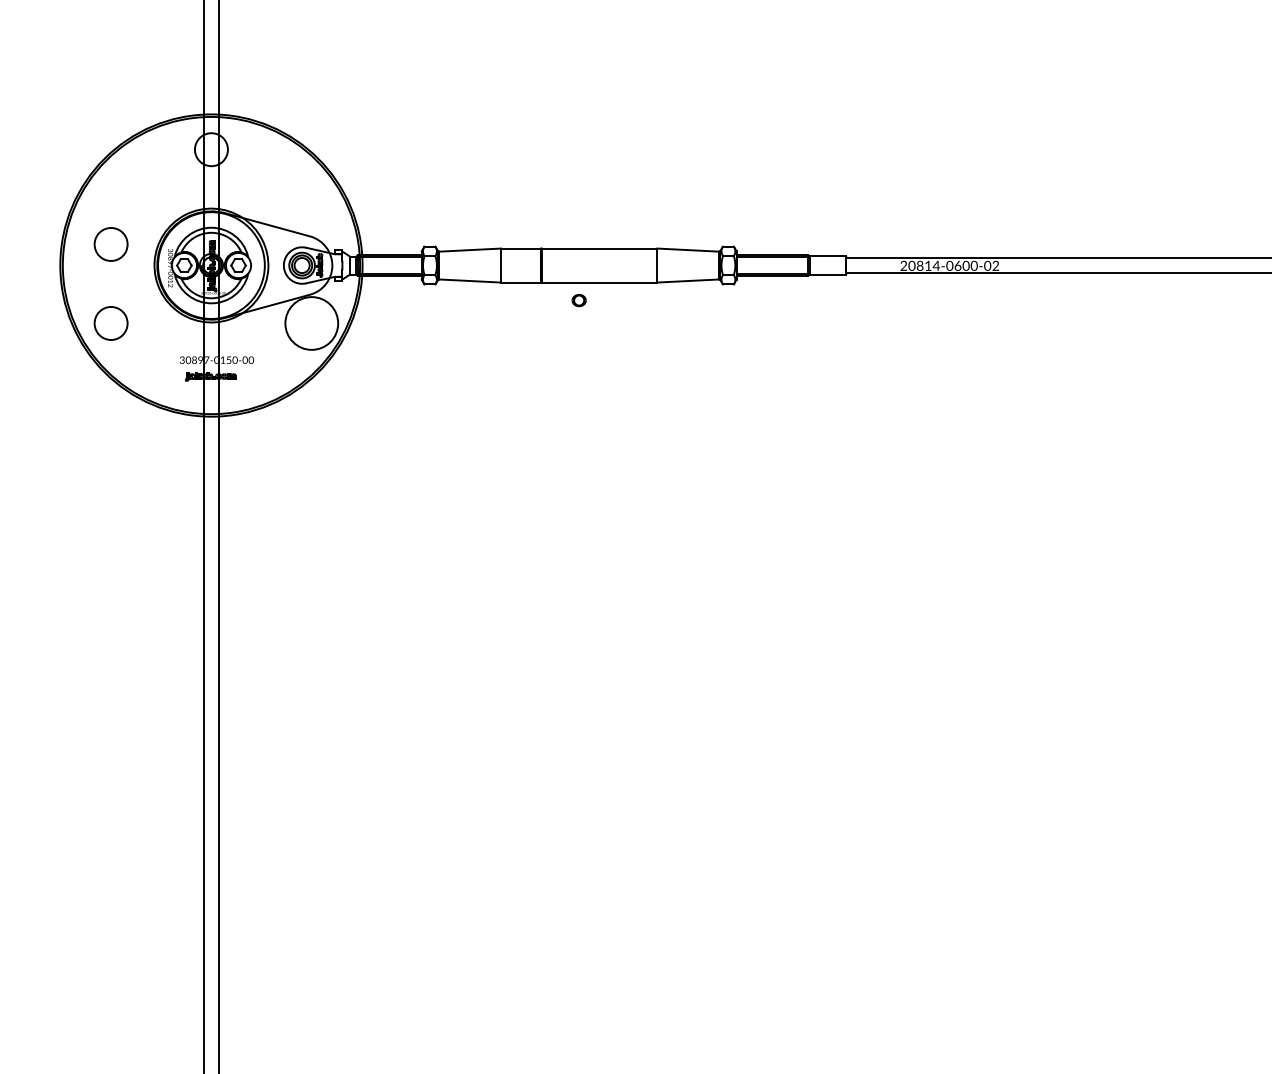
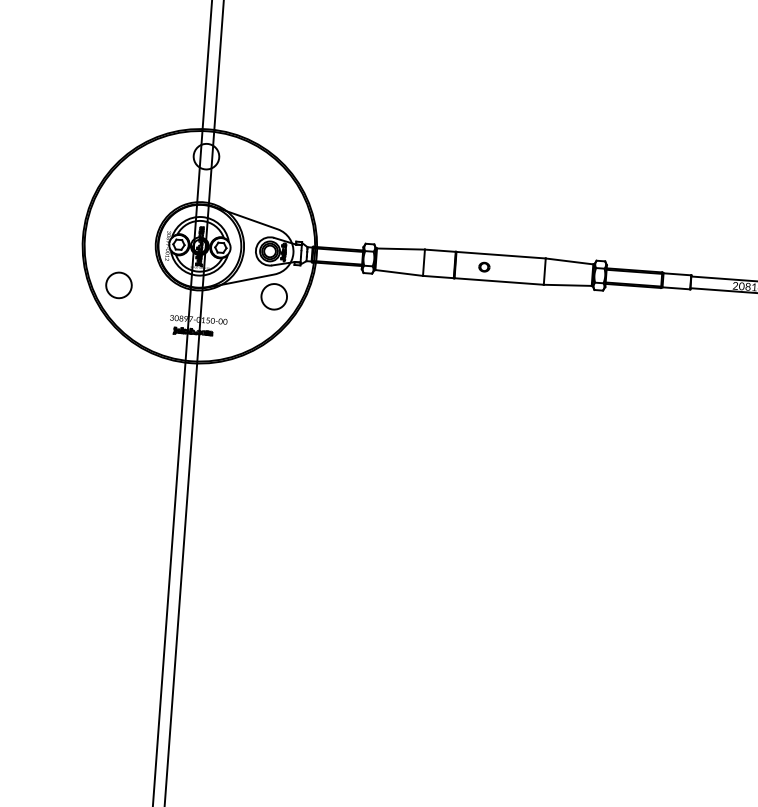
circle: (110, 244) -> (122, 224), removed
part: (578, 300) -> (483, 267), moved
circle: (311, 322) -> (274, 296), size x0.62

